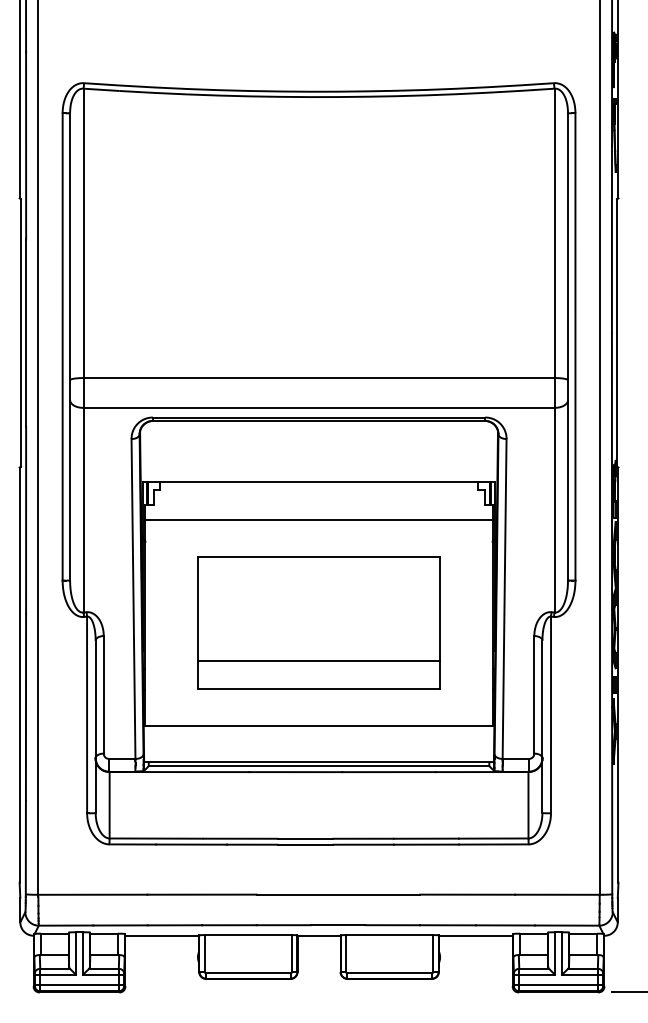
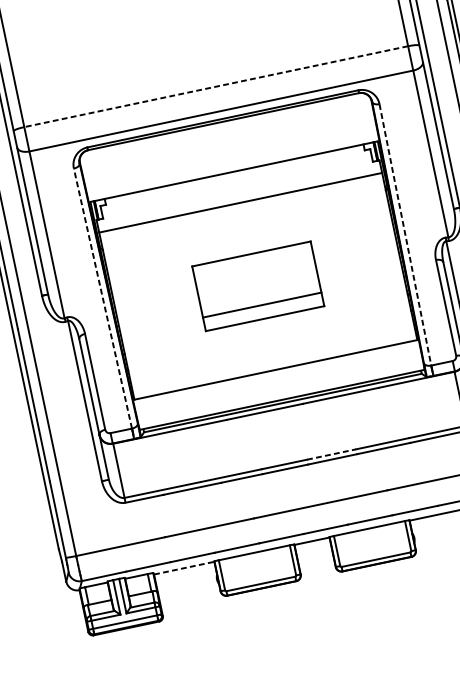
line: (318, 378) -> (215, 87), solid -> dashed
line: (133, 598) -> (102, 298), solid -> dashed
line: (504, 598) -> (405, 234), solid -> dashed
part: (318, 622) -> (257, 286), size x0.6
line: (364, 838) -> (332, 454), solid -> dashed
line: (162, 935) -> (184, 567), solid -> dashed

